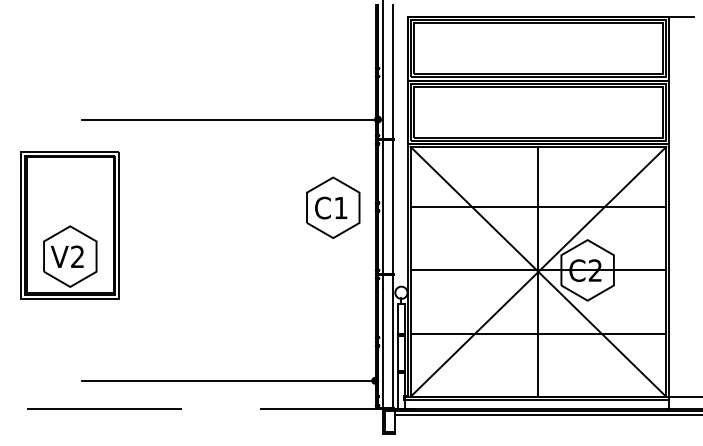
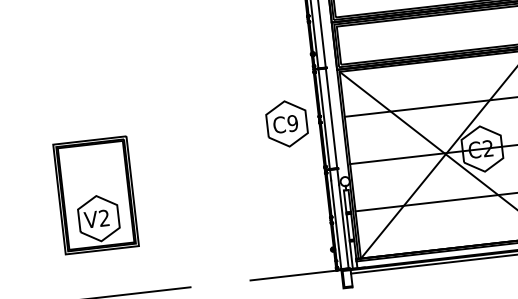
line: (229, 119) -> (202, 66), removed
text: (340, 207) -> (292, 123), C1 -> C9
part: (69, 225) -> (95, 195), moved
line: (538, 271) -> (445, 154), removed
line: (229, 381) -> (224, 262), removed

